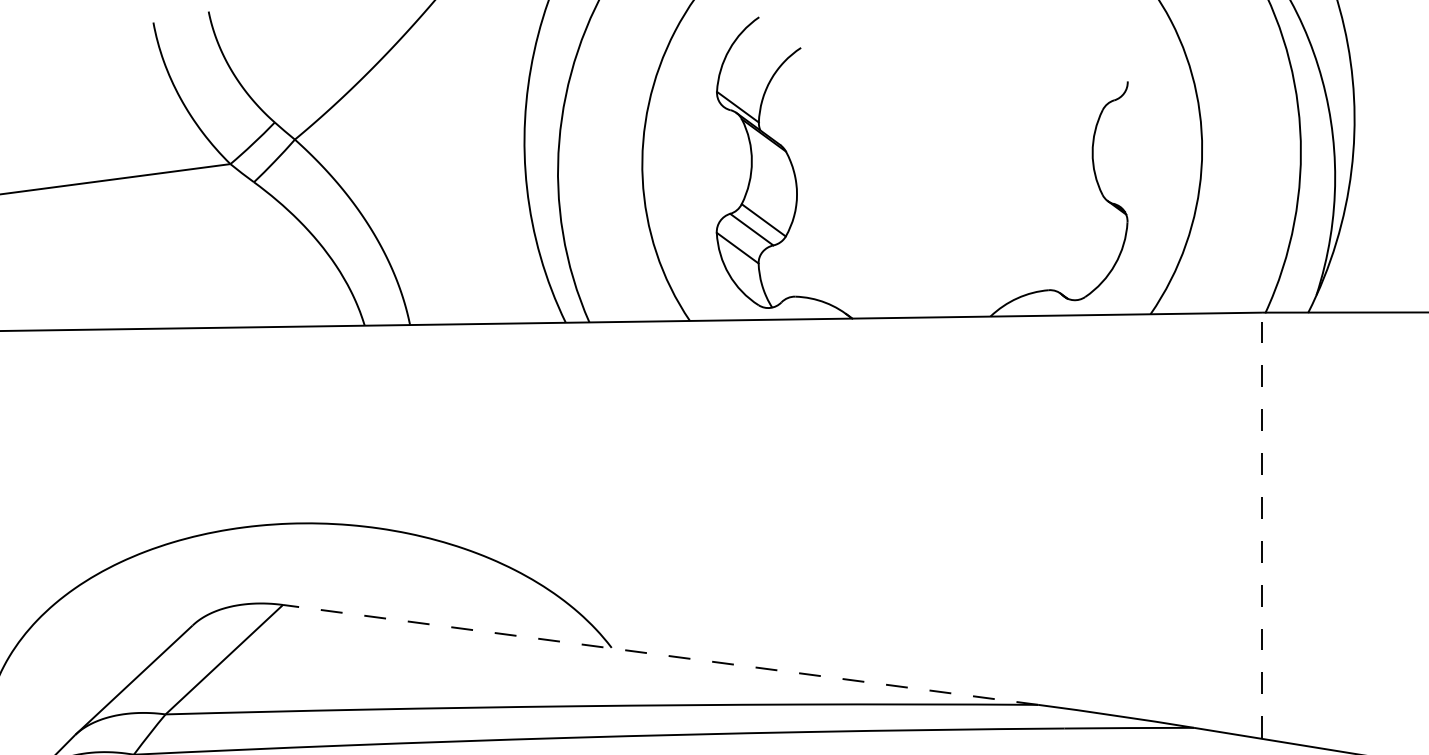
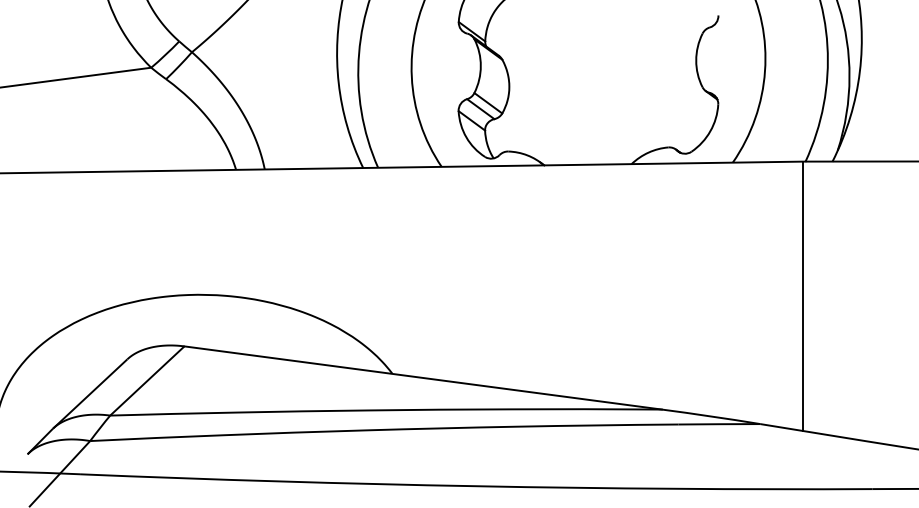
line: (1262, 524) -> (803, 295), dashed -> solid
line: (661, 654) -> (423, 377), dashed -> solid

